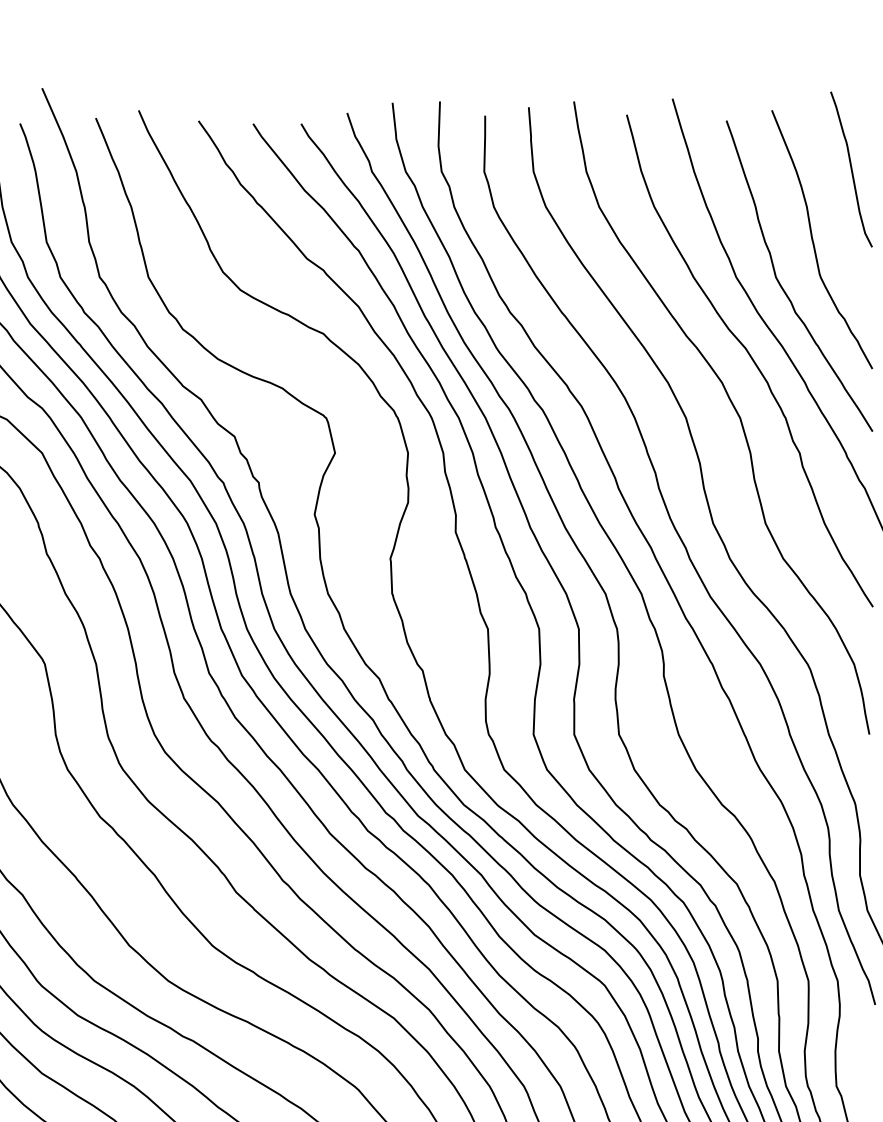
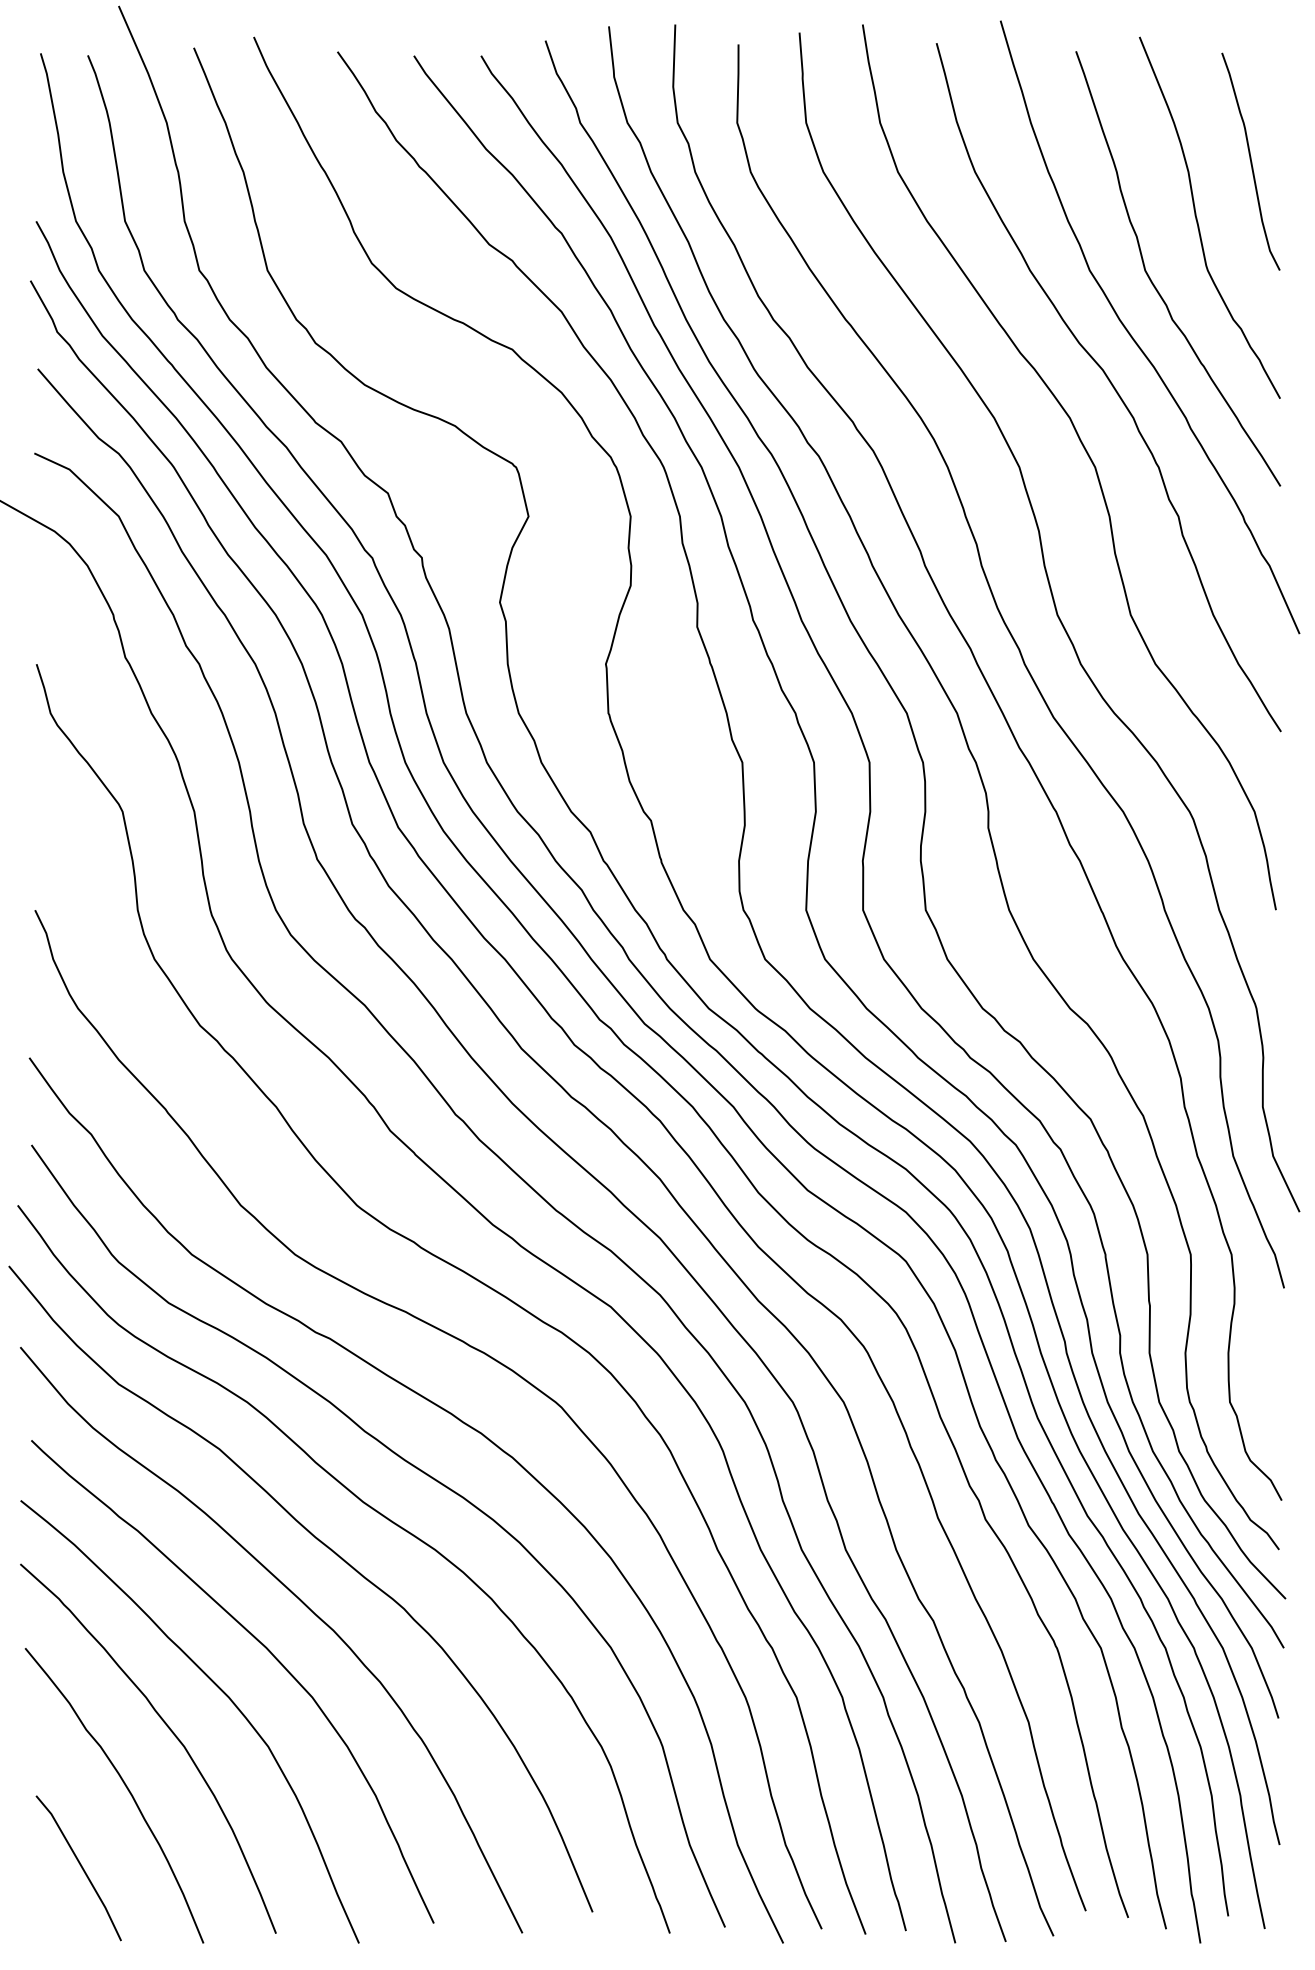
curve: (851, 169) -> (1250, 161), moved

